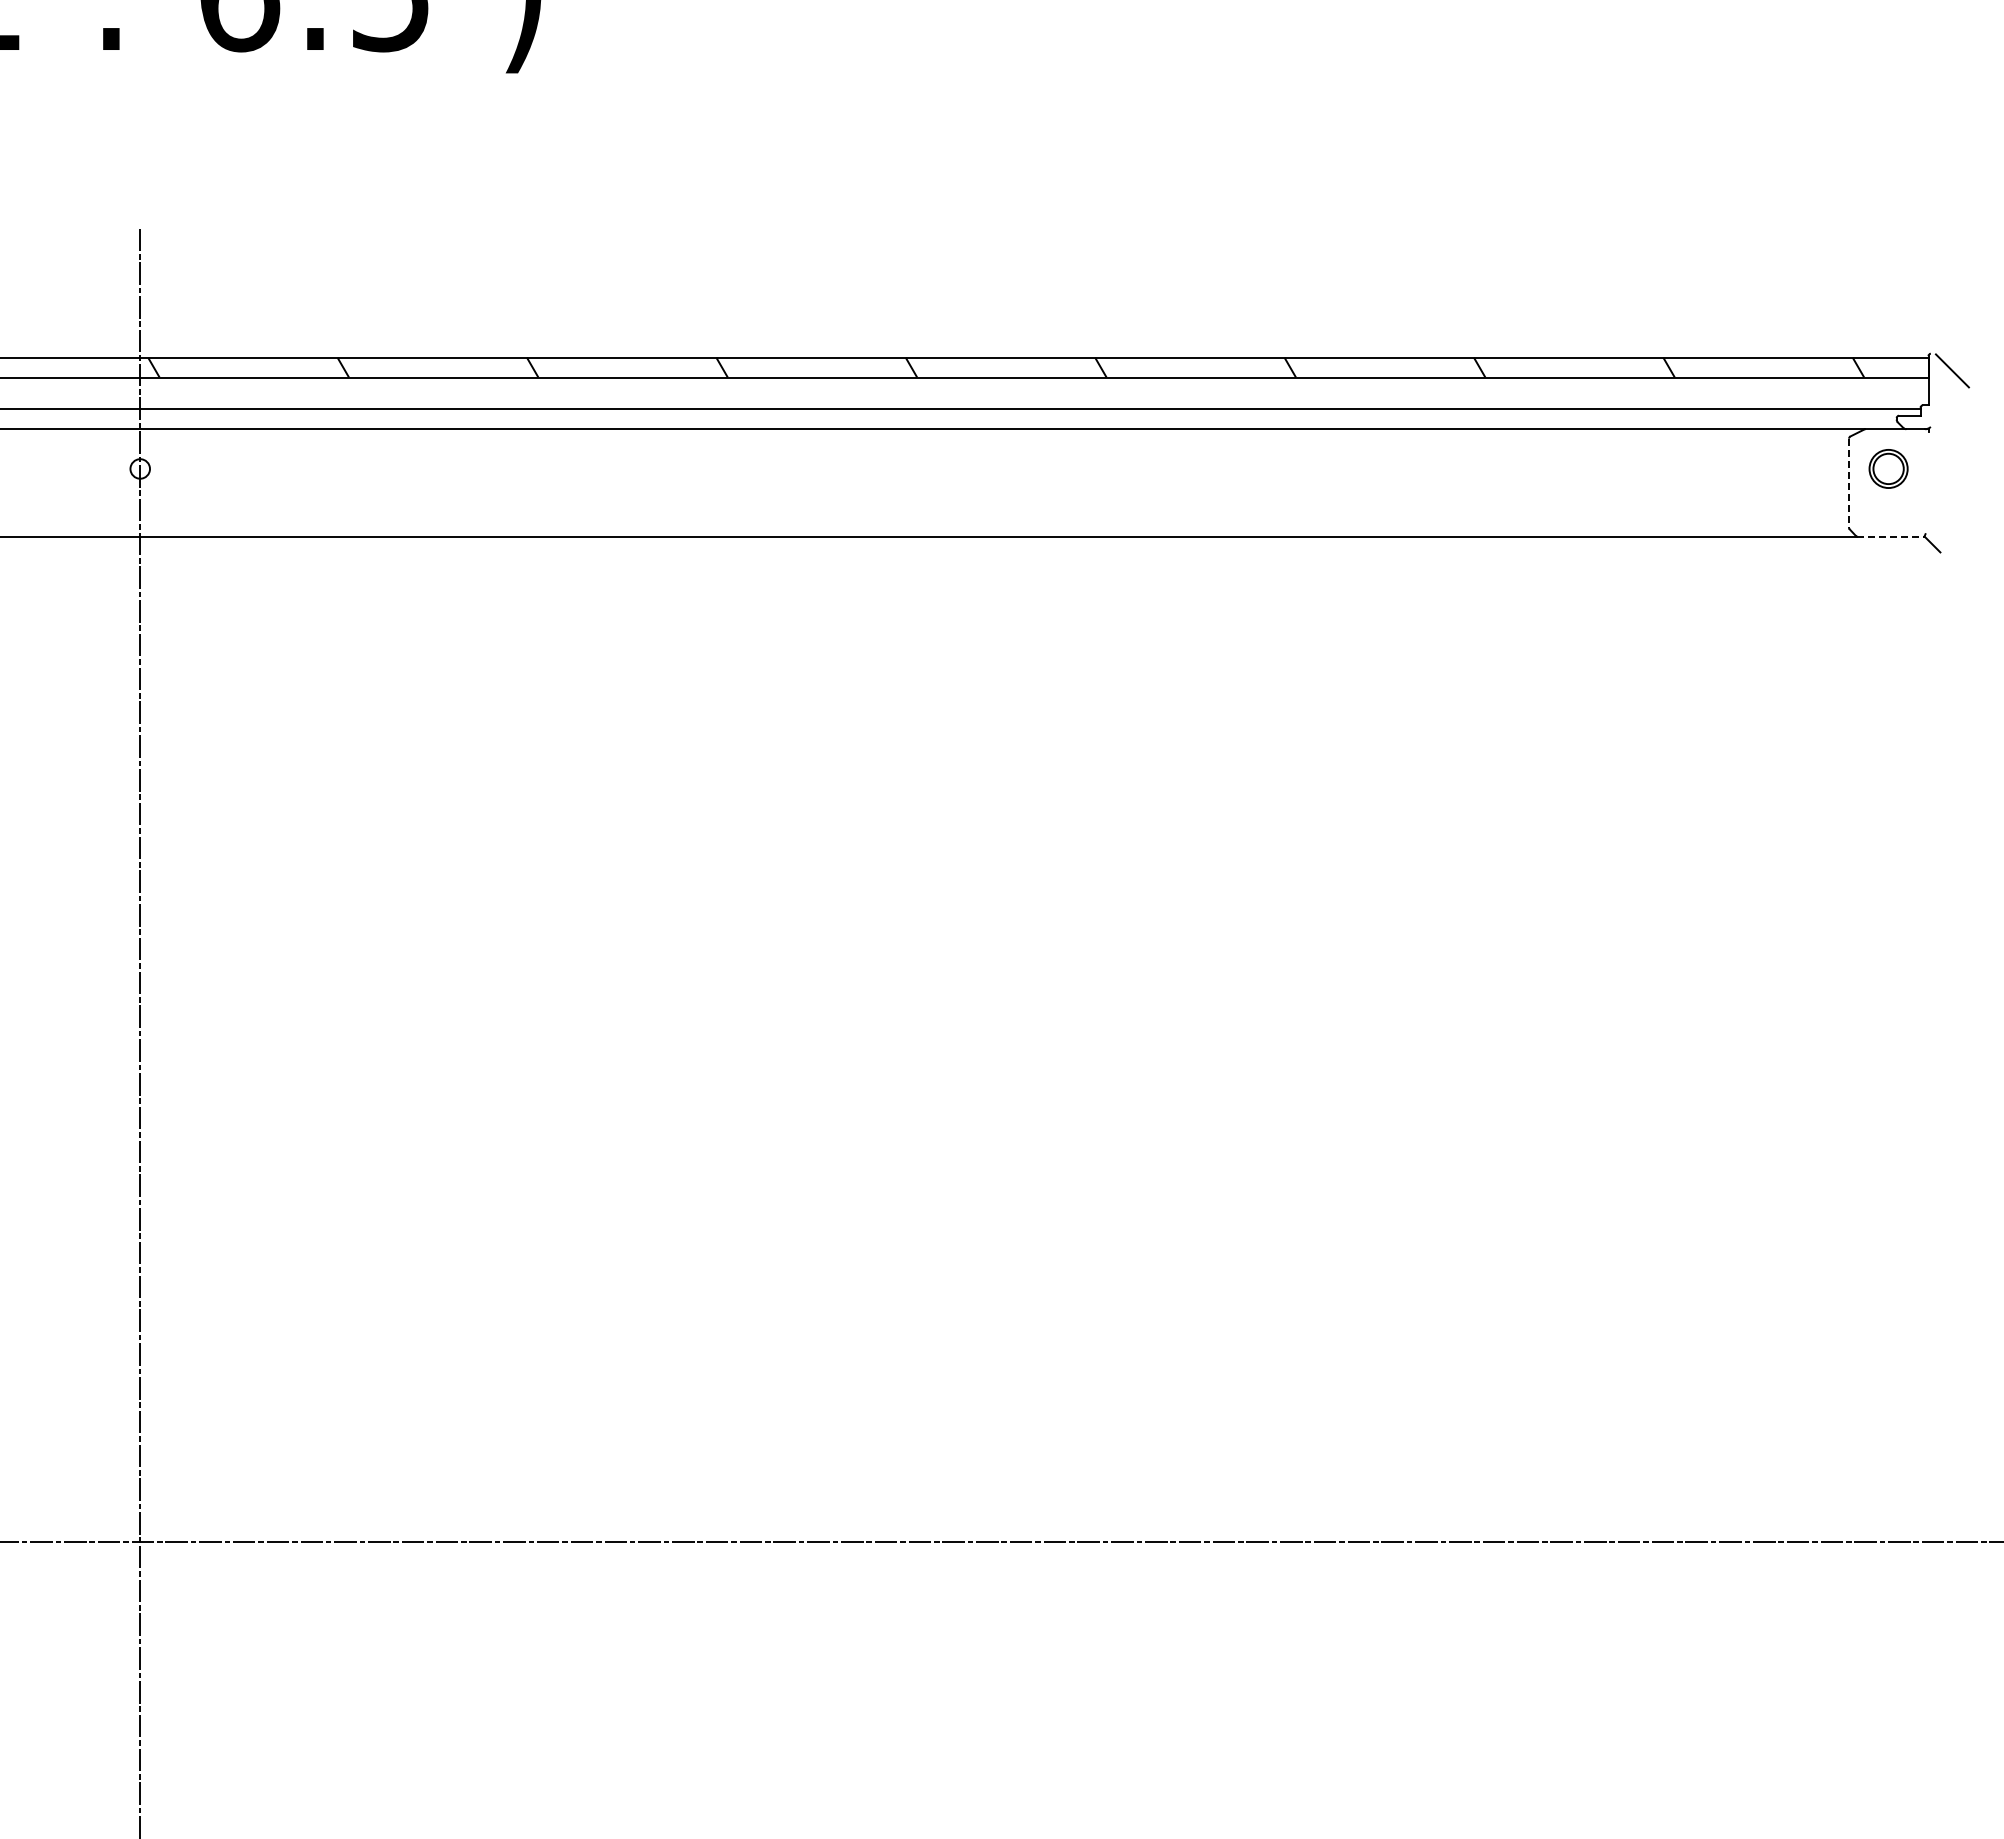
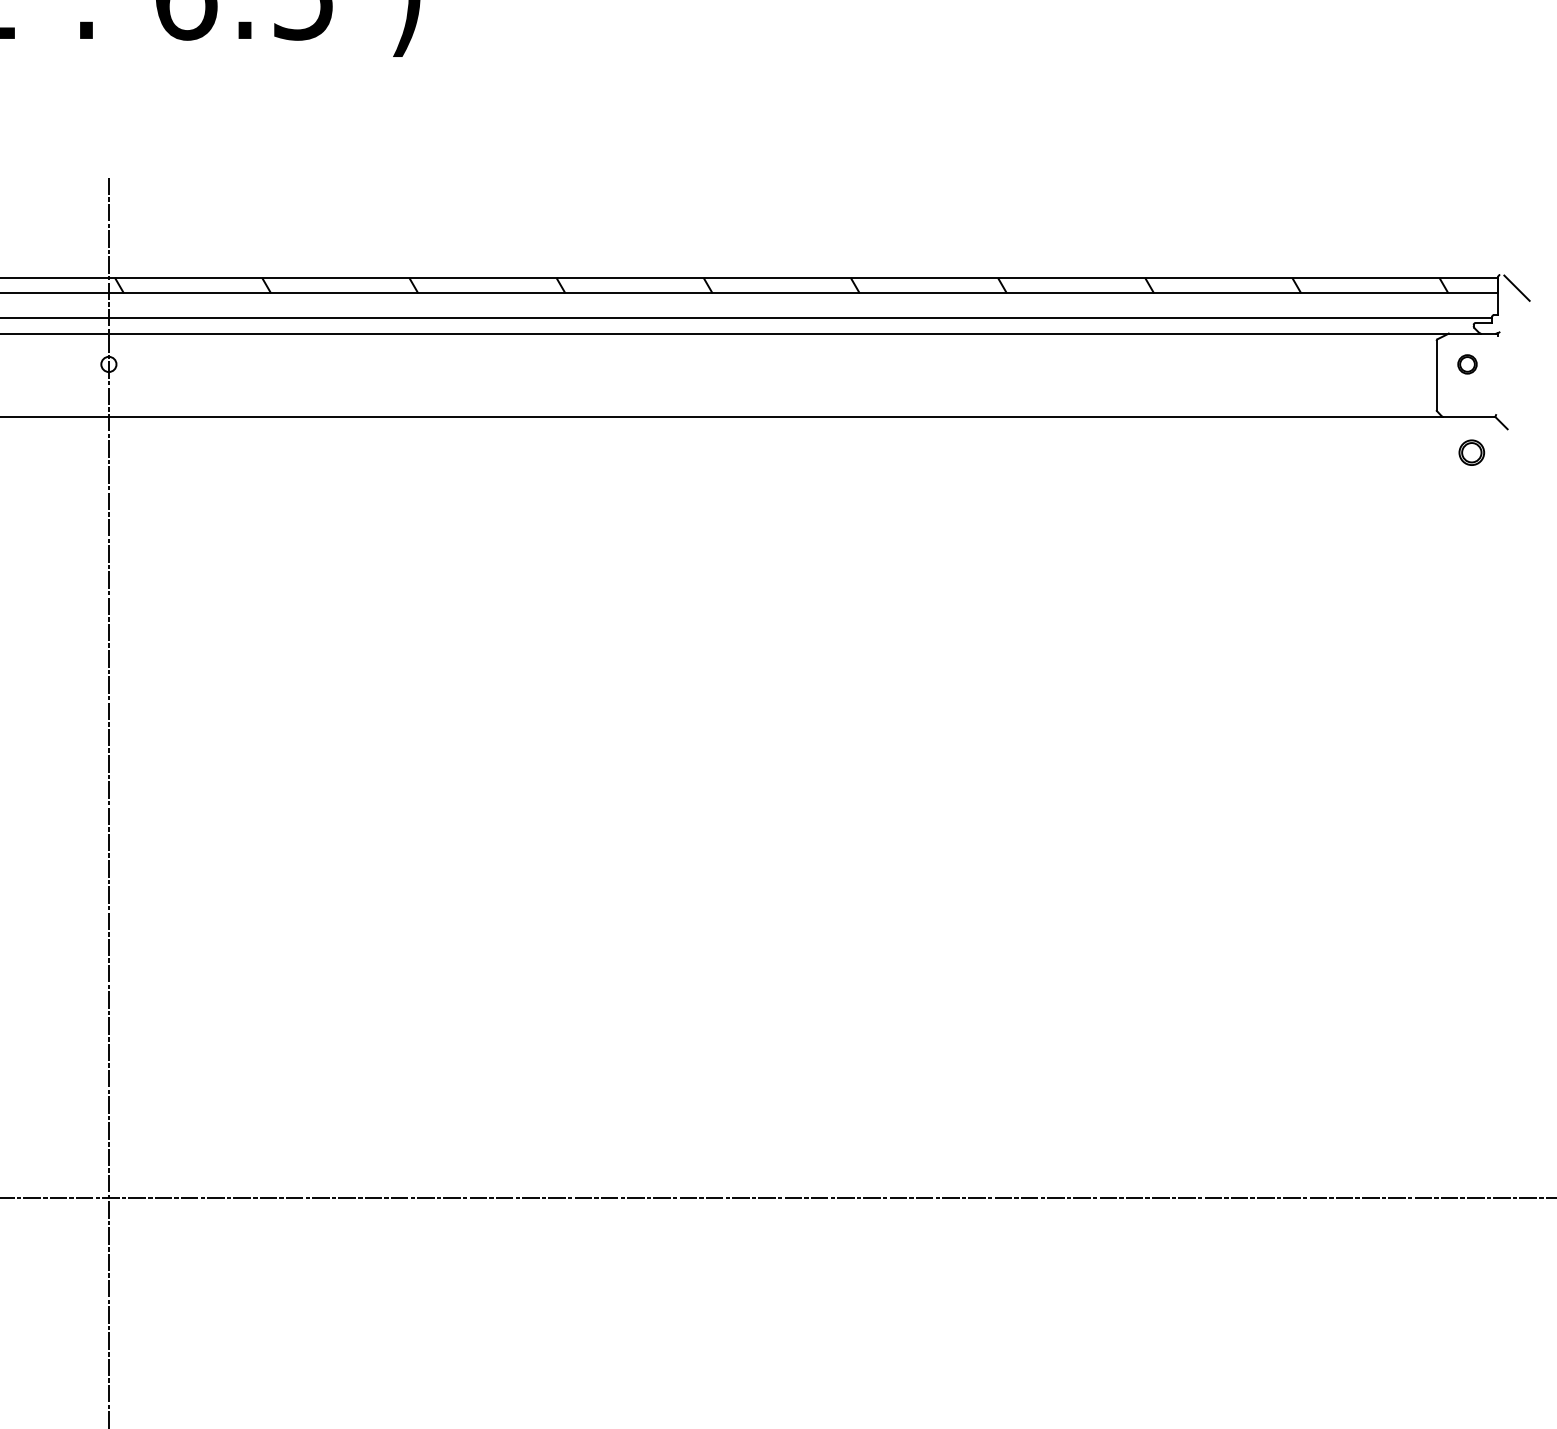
part: (1888, 468) -> (1467, 364), size x0.62
line: (1849, 483) -> (1437, 375), dashed -> solid
line: (1890, 536) -> (1468, 416), dashed -> solid
part: (1894, 582) -> (1471, 452), added

